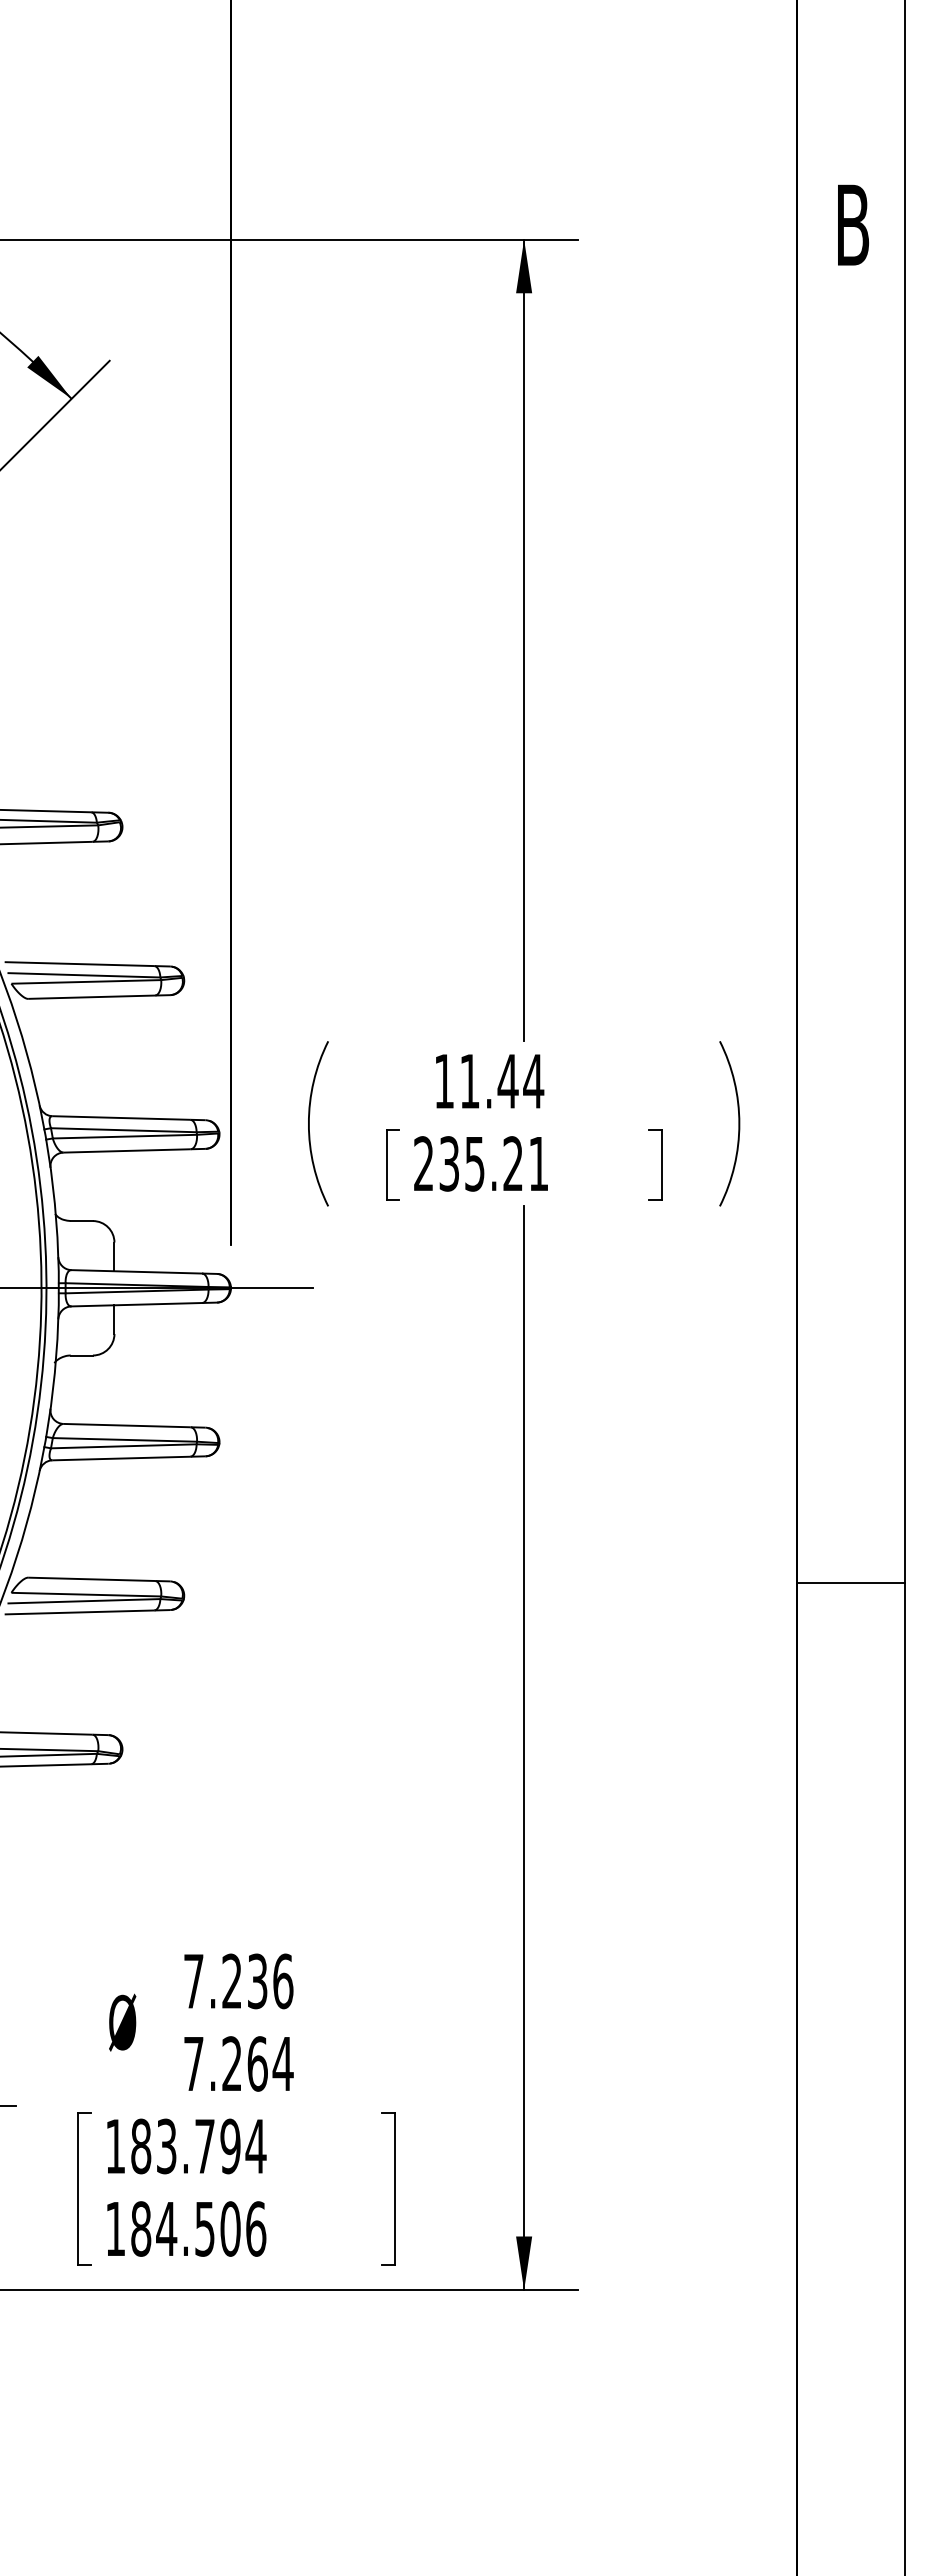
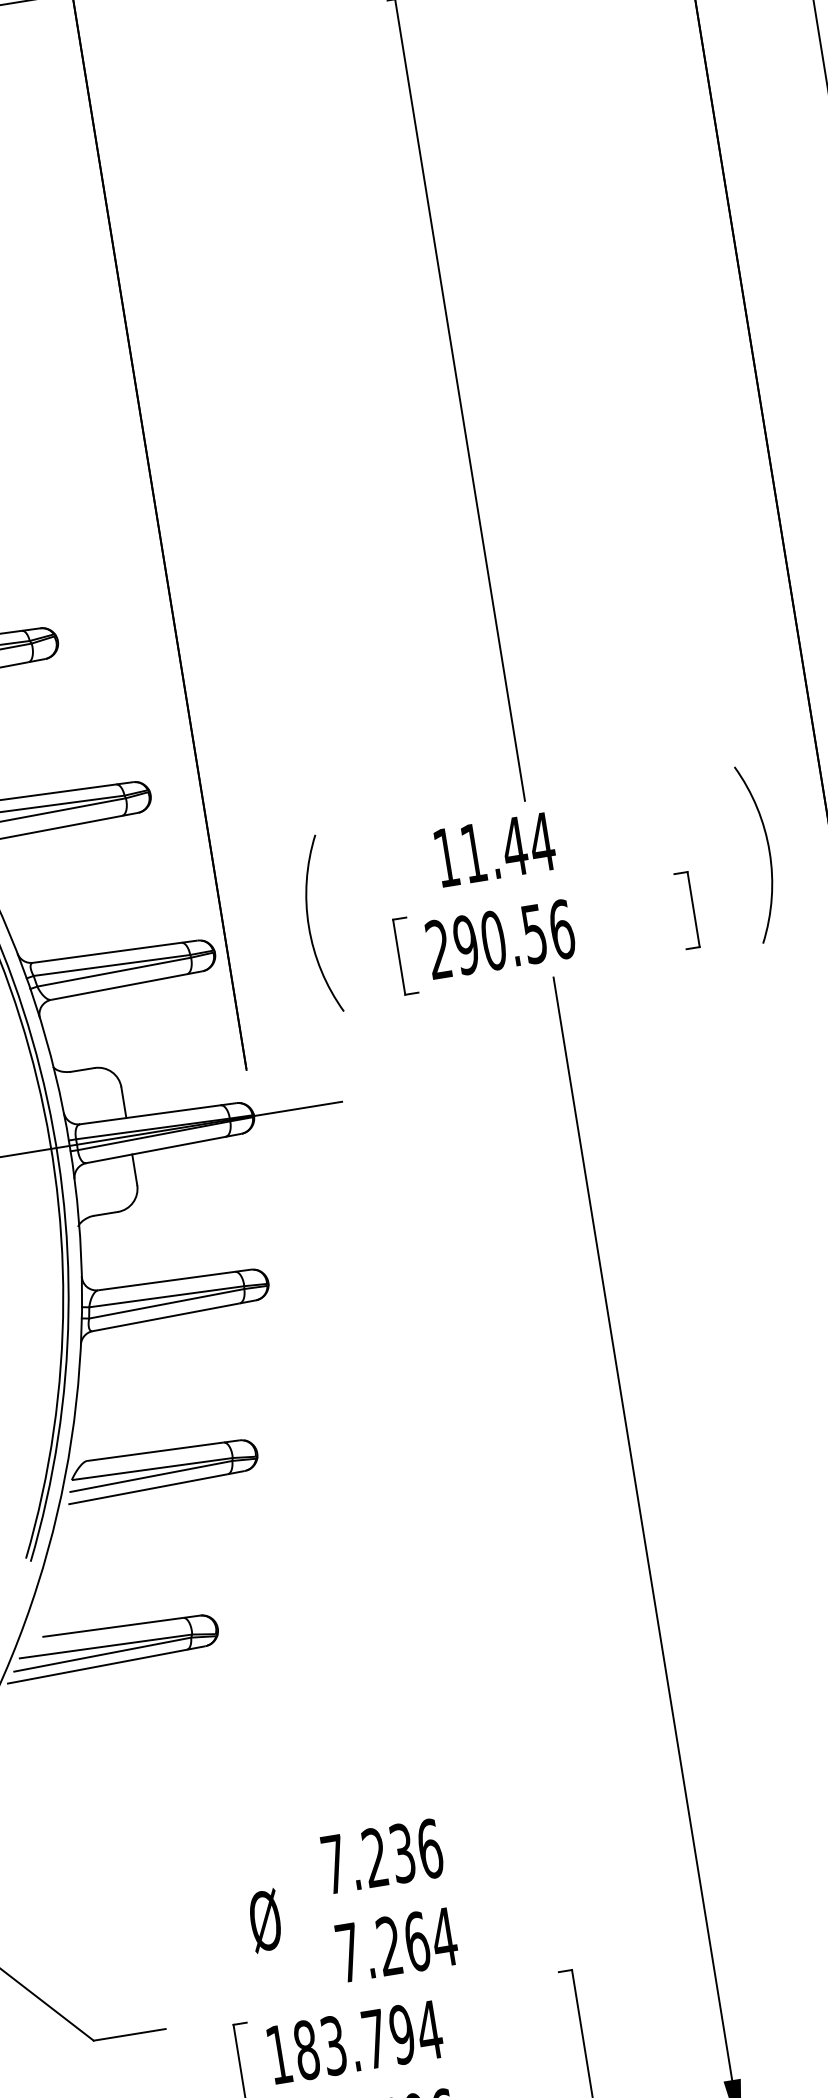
text: (494, 1163) -> (514, 936), 235.21 -> 290.56

